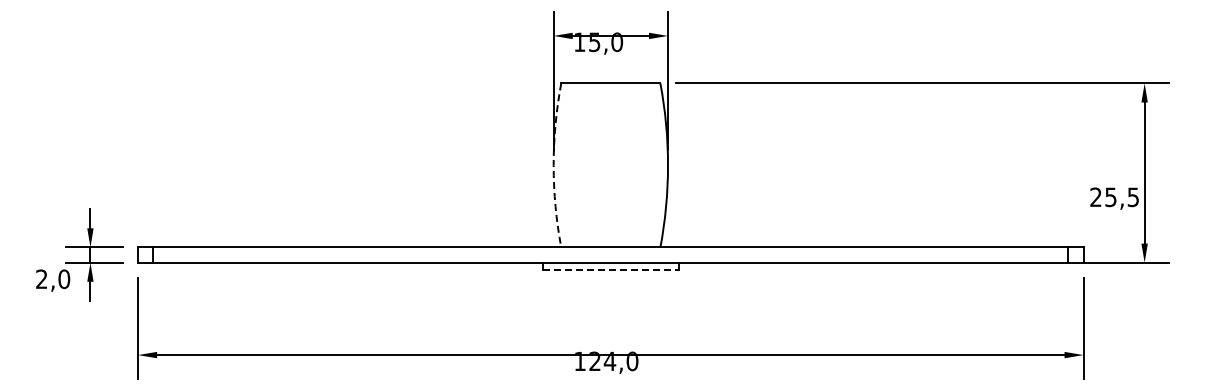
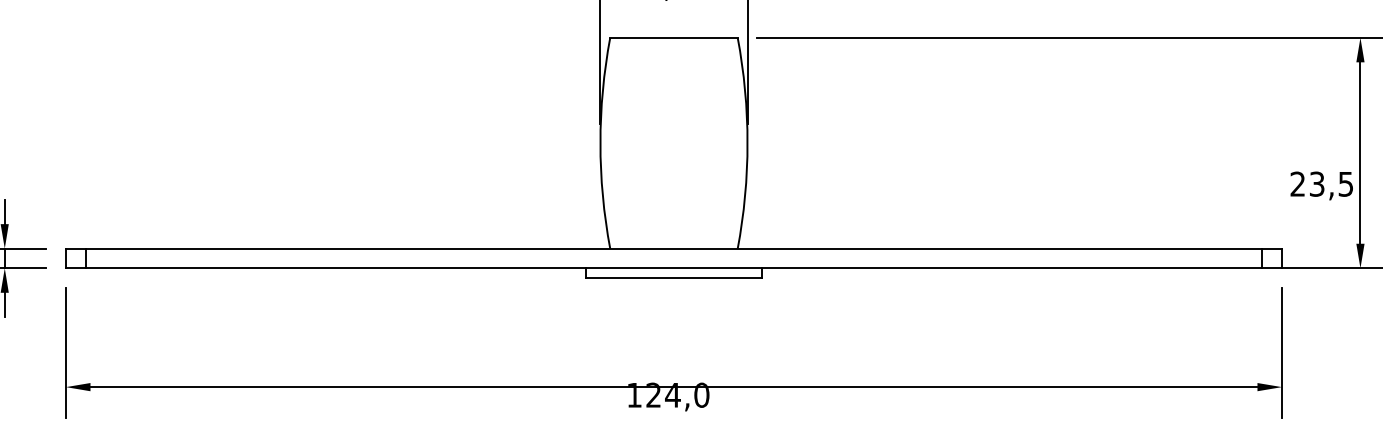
arc: (553, 165) -> (600, 143), dashed -> solid
text: (1110, 196) -> (1316, 183), 25,5 -> 23,5
line: (611, 270) -> (674, 278), dashed -> solid

